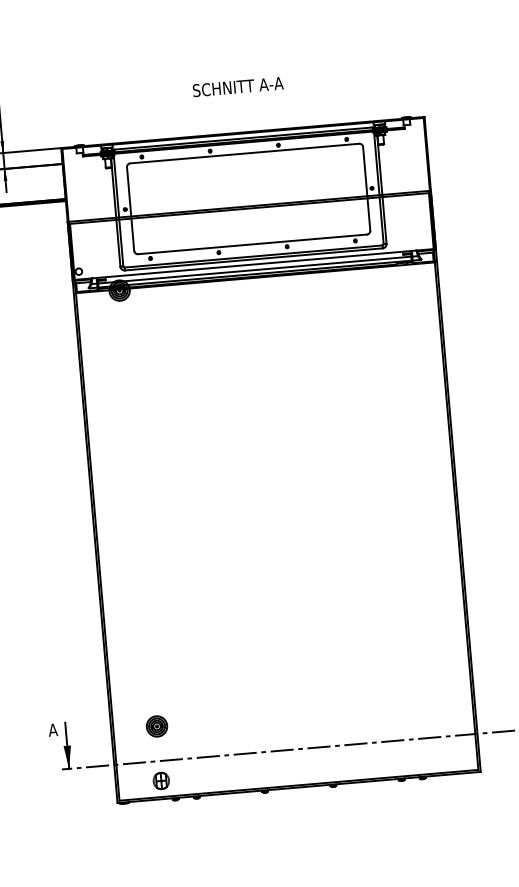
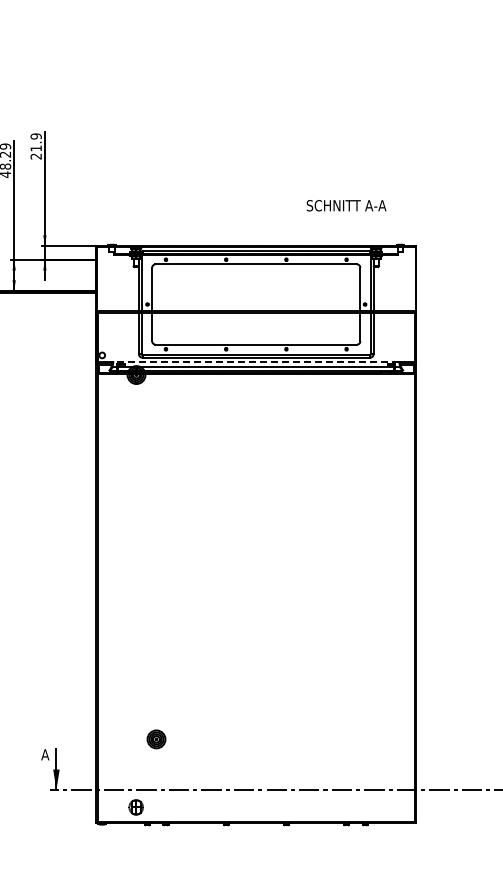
text: (238, 86) -> (346, 205), moved
line: (254, 264) -> (256, 362), solid -> dashed
part: (157, 726) -> (156, 739), moved

